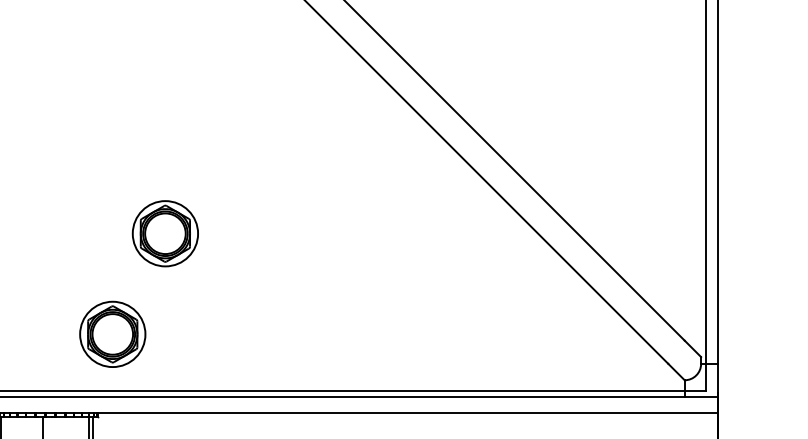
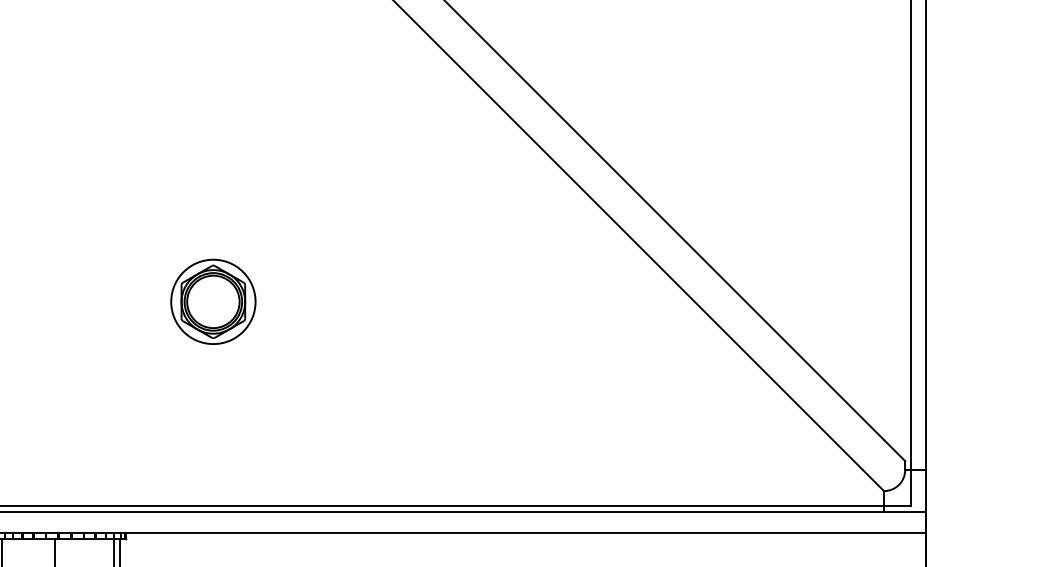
part: (112, 334) -> (145, 431), removed

